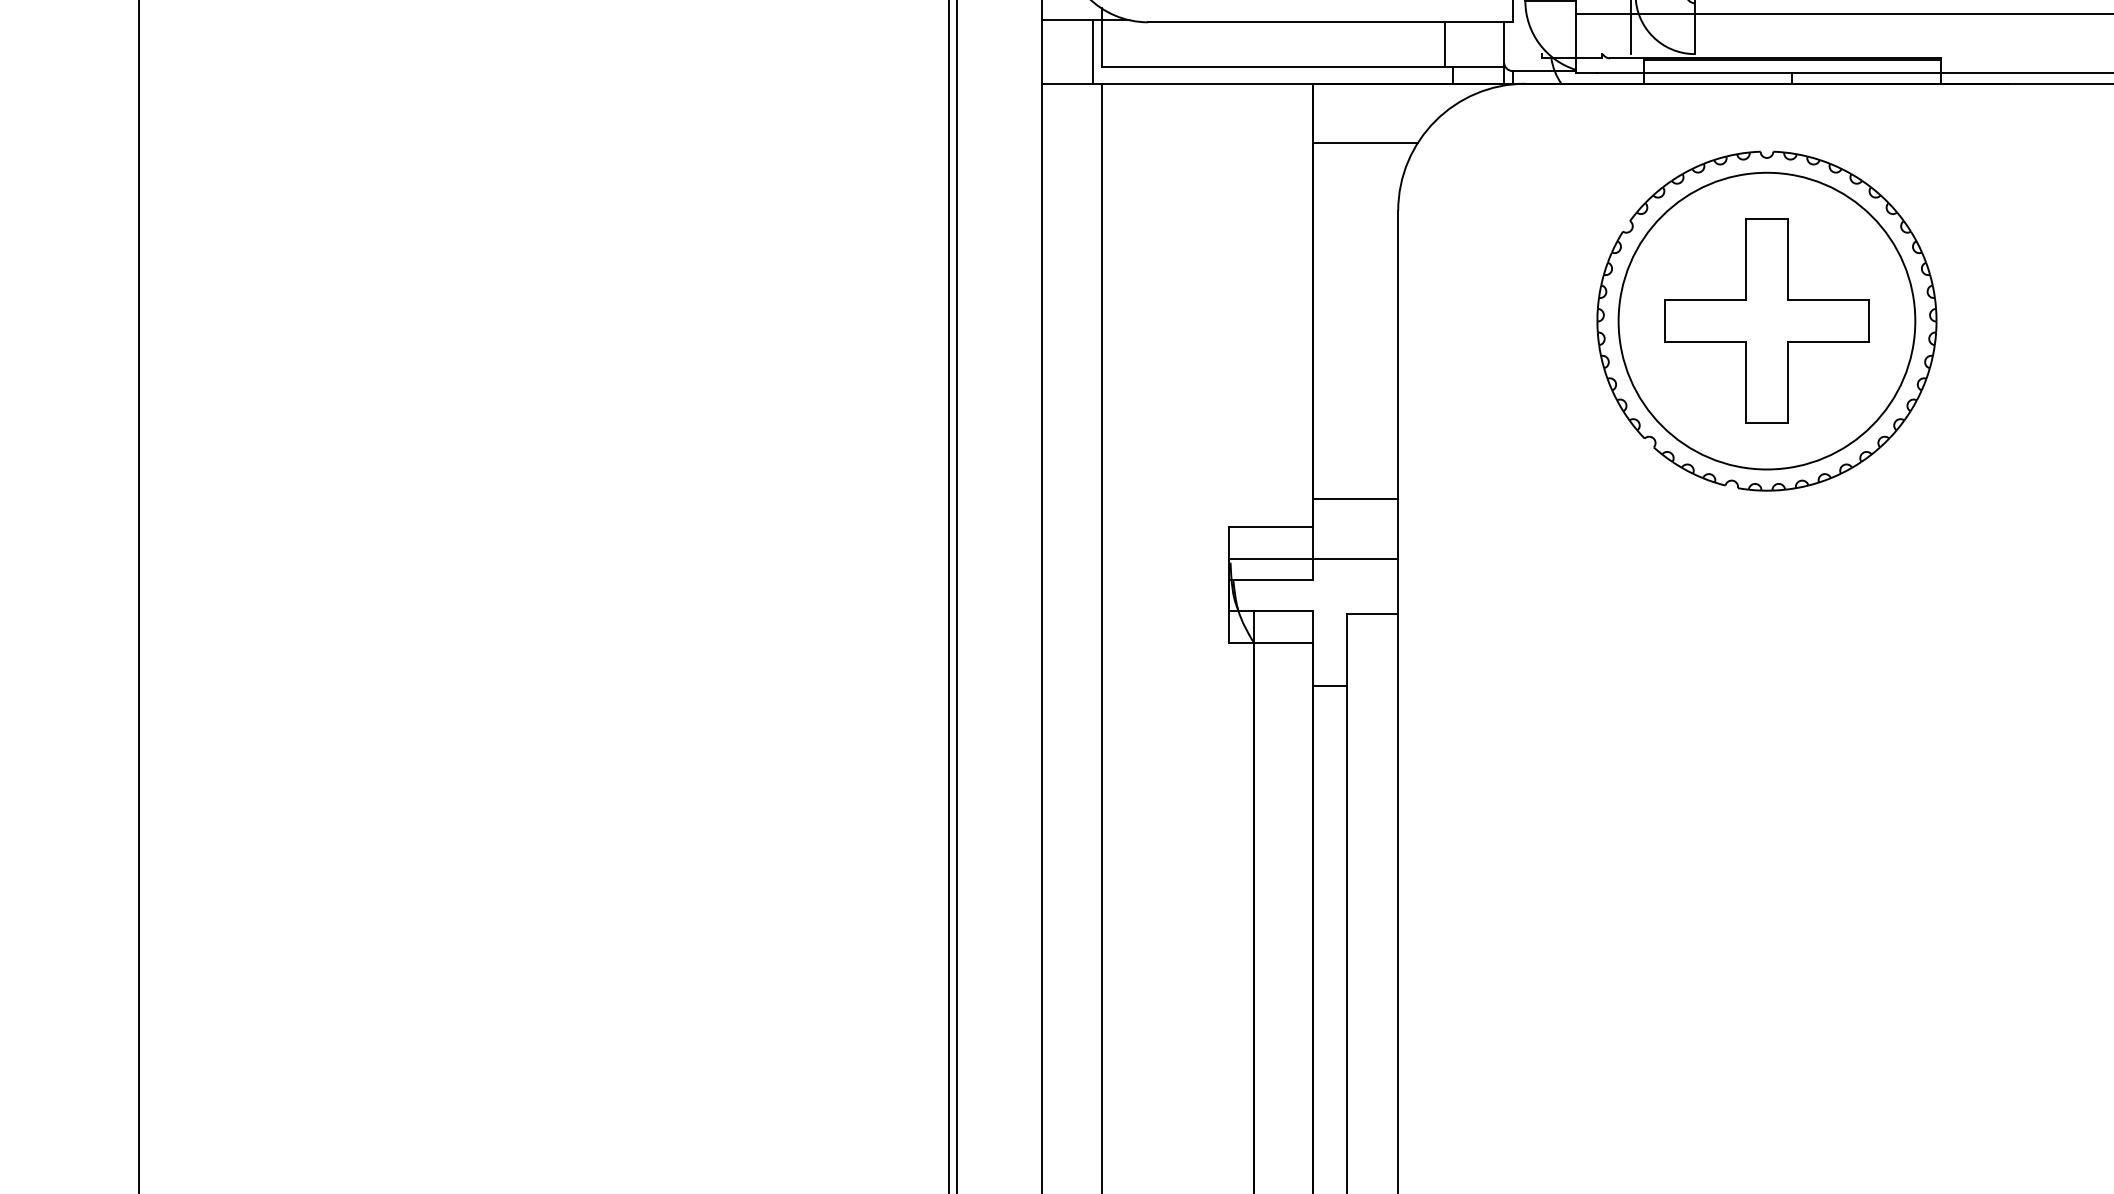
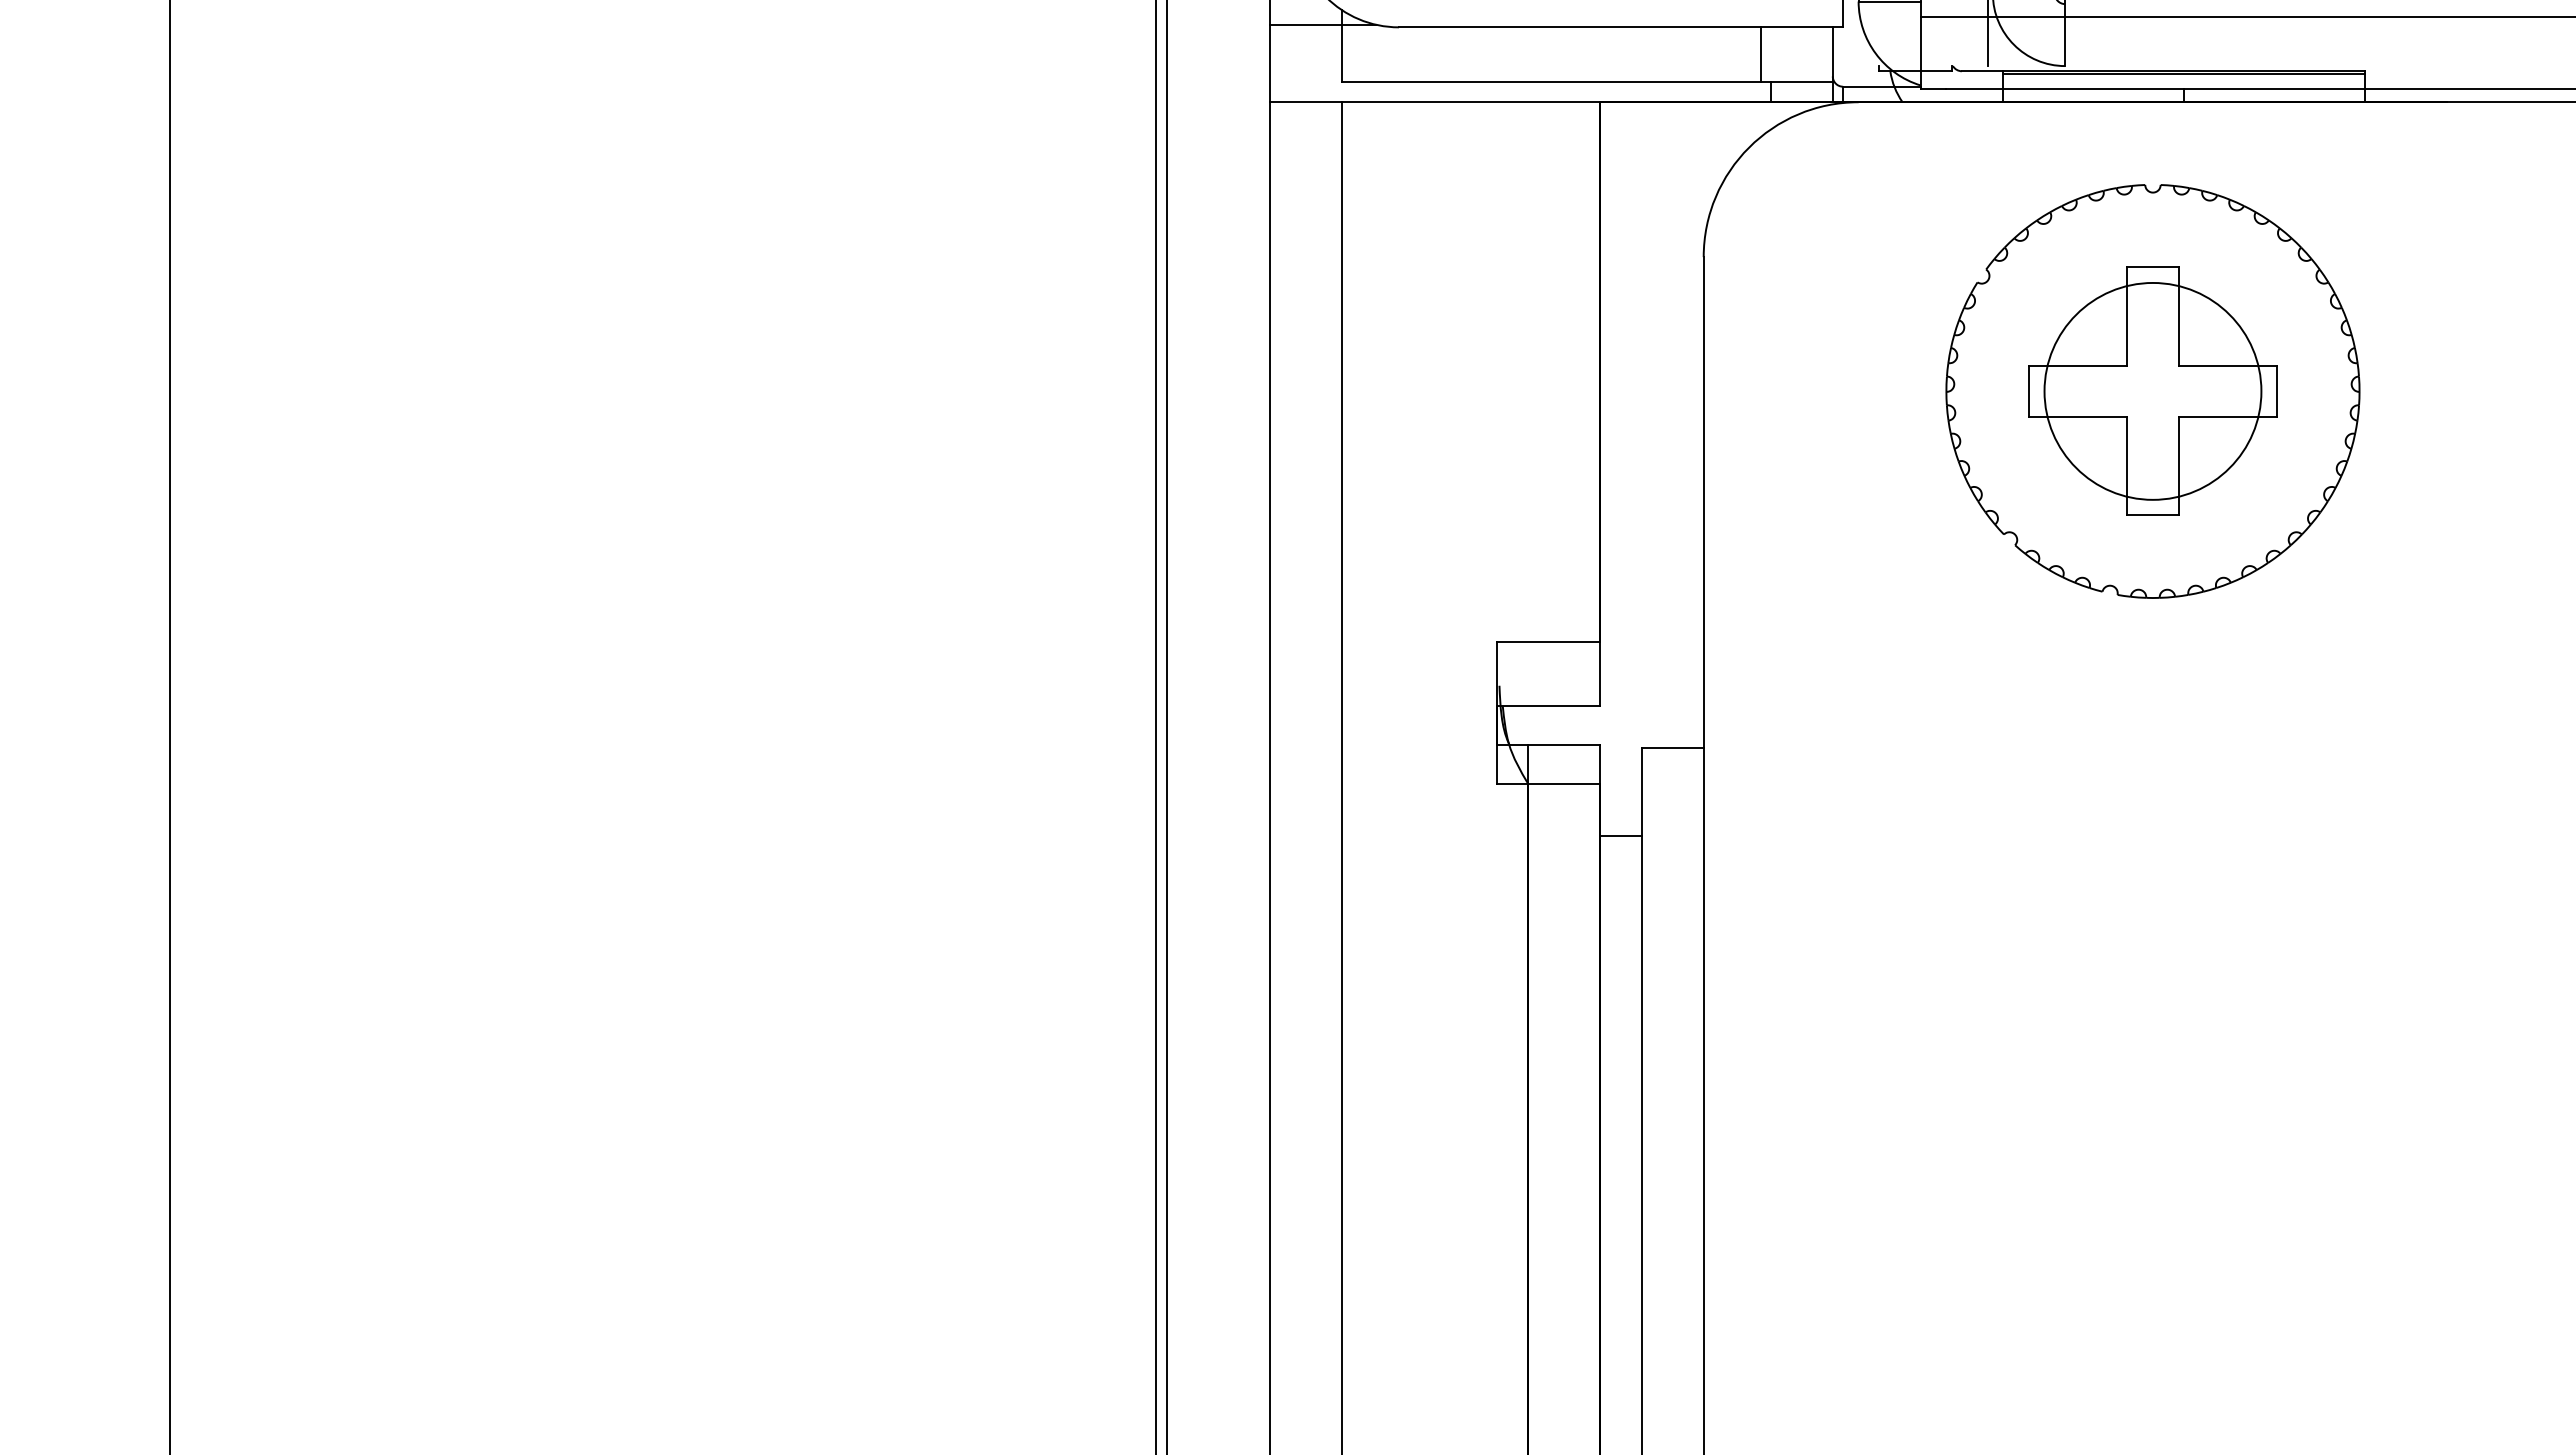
line: (1092, 51) -> (1331, 63), removed
line: (1365, 143) -> (1663, 174), removed
circle: (1766, 321) -> (2152, 391), size x0.6
line: (1355, 499) -> (1651, 608), removed
line: (1313, 558) -> (1600, 680), removed

